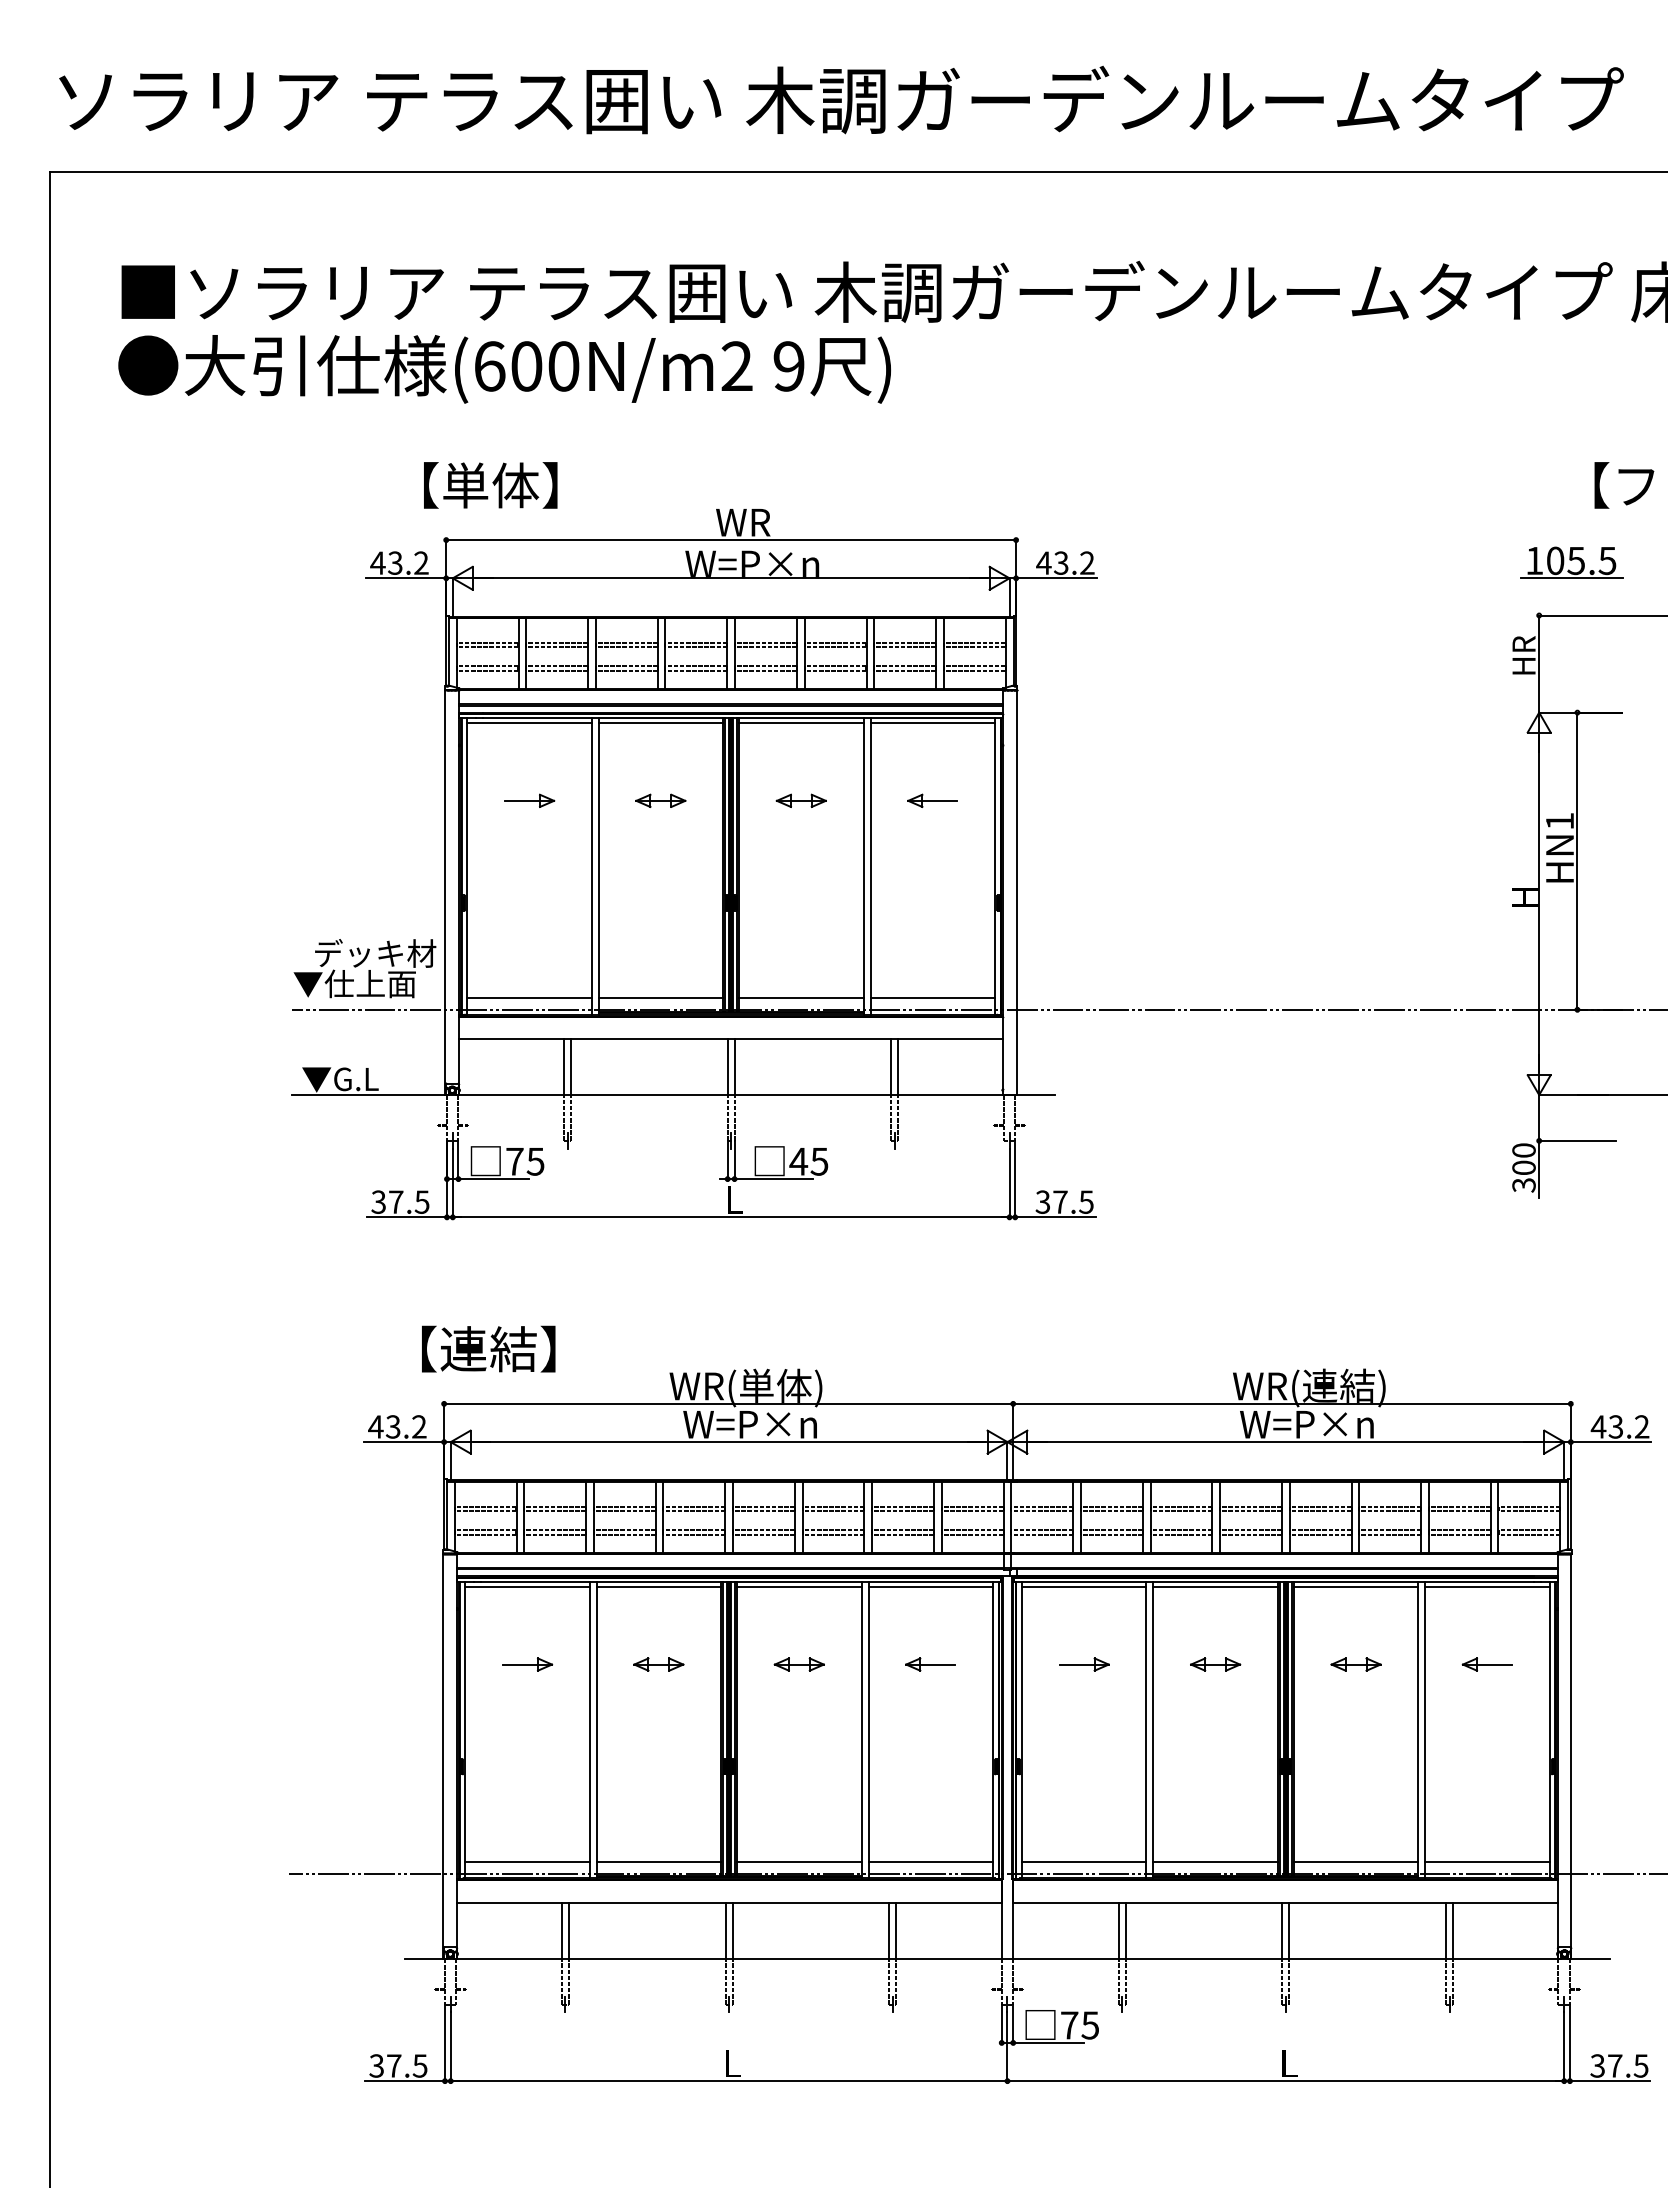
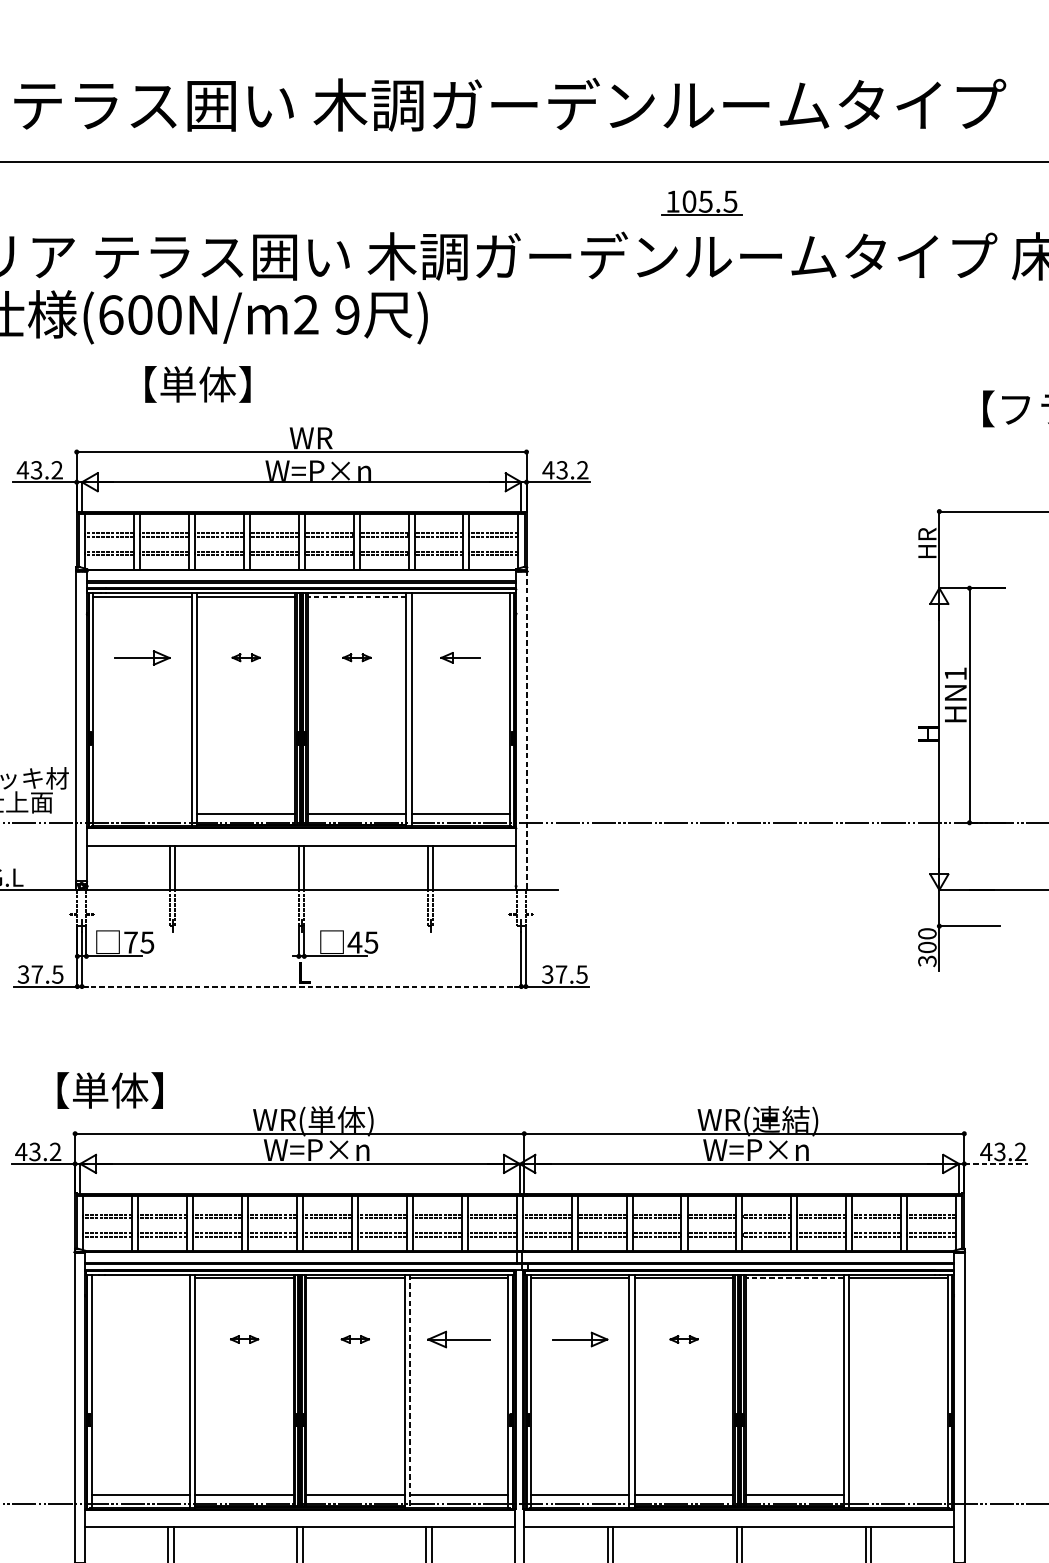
text: (490, 485) -> (197, 384), moved
part: (1571, 562) -> (702, 202), moved
line: (800, 723) -> (356, 596), solid -> dashed
line: (932, 723) -> (460, 596), removed
part: (529, 800) -> (142, 657), size x1.4
part: (660, 800) -> (245, 657), size x0.7
part: (800, 800) -> (356, 657), size x0.7
line: (1016, 893) -> (526, 730), solid -> dashed
line: (529, 998) -> (142, 813), removed
line: (731, 1217) -> (301, 986), solid -> dashed
text: (488, 1349) -> (110, 1090), 【連結】 -> 【単体】
line: (1611, 1442) -> (996, 1164), solid -> dashed
line: (527, 1587) -> (140, 1278), removed
line: (1355, 1587) -> (794, 1278), solid -> dashed
part: (527, 1664) -> (140, 1339), removed
part: (658, 1664) -> (244, 1339), size x0.7
part: (798, 1664) -> (354, 1339), size x0.7
part: (930, 1664) -> (458, 1339), size x1.6
part: (1084, 1664) -> (580, 1339), size x1.4
part: (1215, 1664) -> (683, 1339), size x0.7
part: (1355, 1664) -> (794, 1339), removed
part: (1486, 1664) -> (897, 1339), removed
line: (868, 1730) -> (410, 1391), solid -> dashed
line: (1487, 1861) -> (898, 1494), removed

